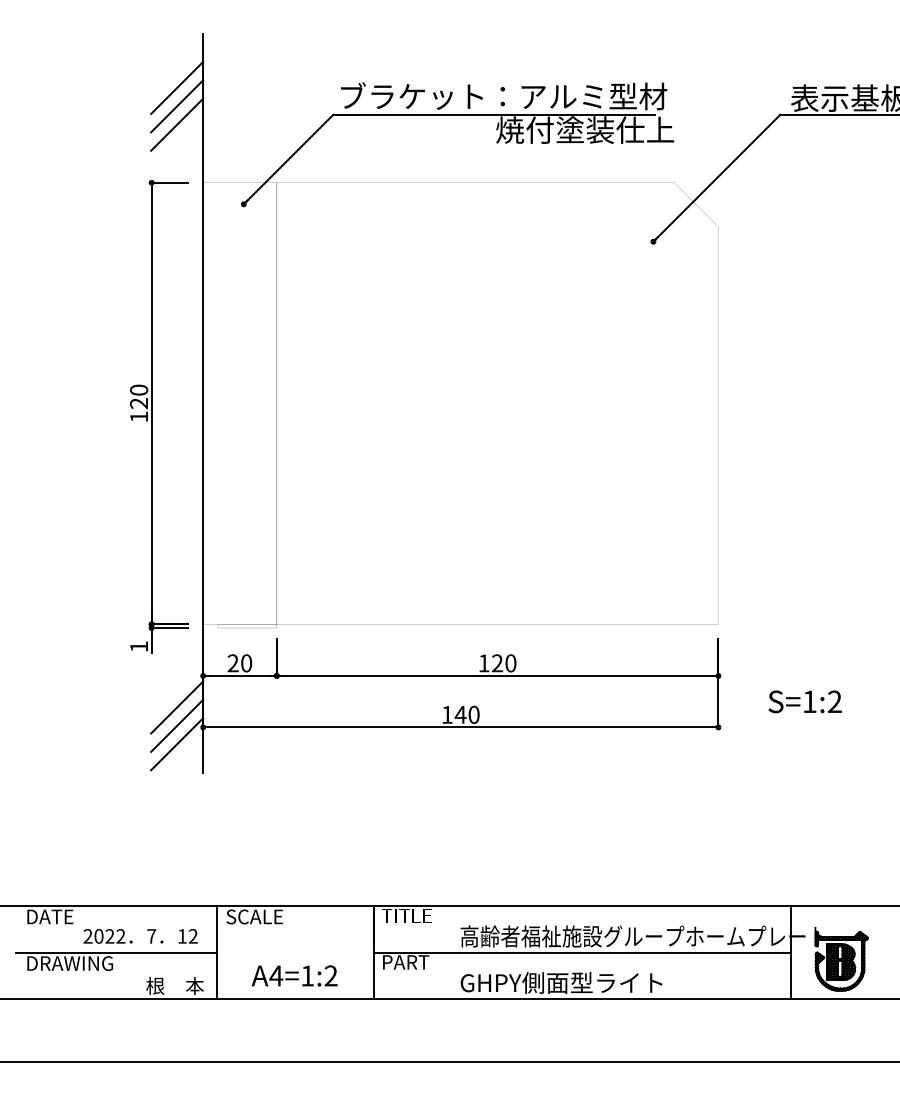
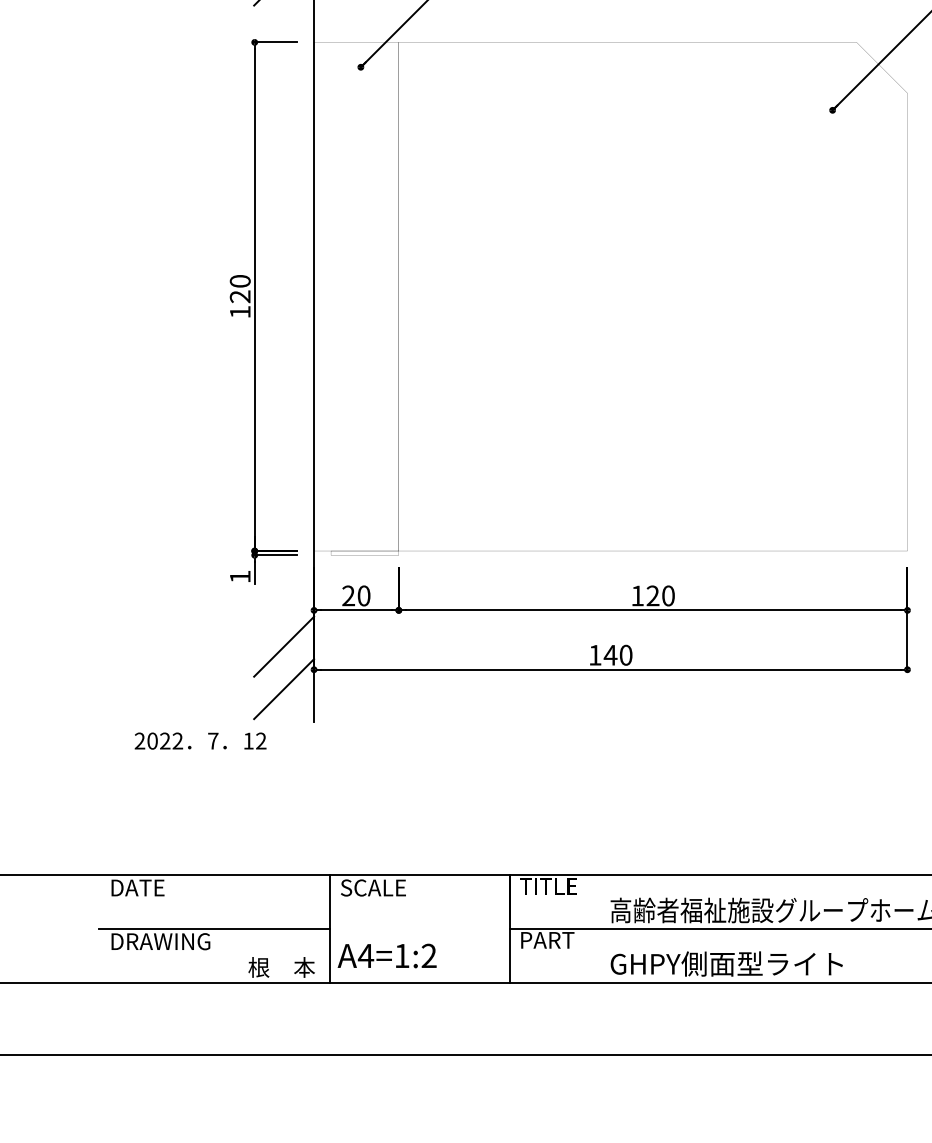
line: (177, 725) -> (284, 667), removed
text: (140, 936) -> (200, 741), moved
text: (294, 975) -> (386, 955), moved

